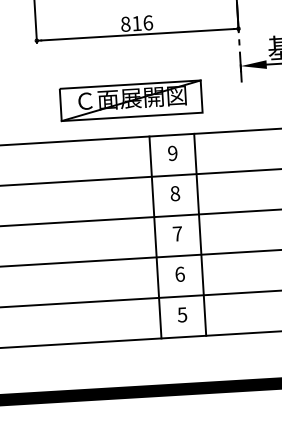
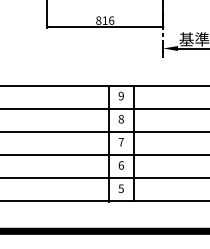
part: (129, 100) -> (98, 64), removed

